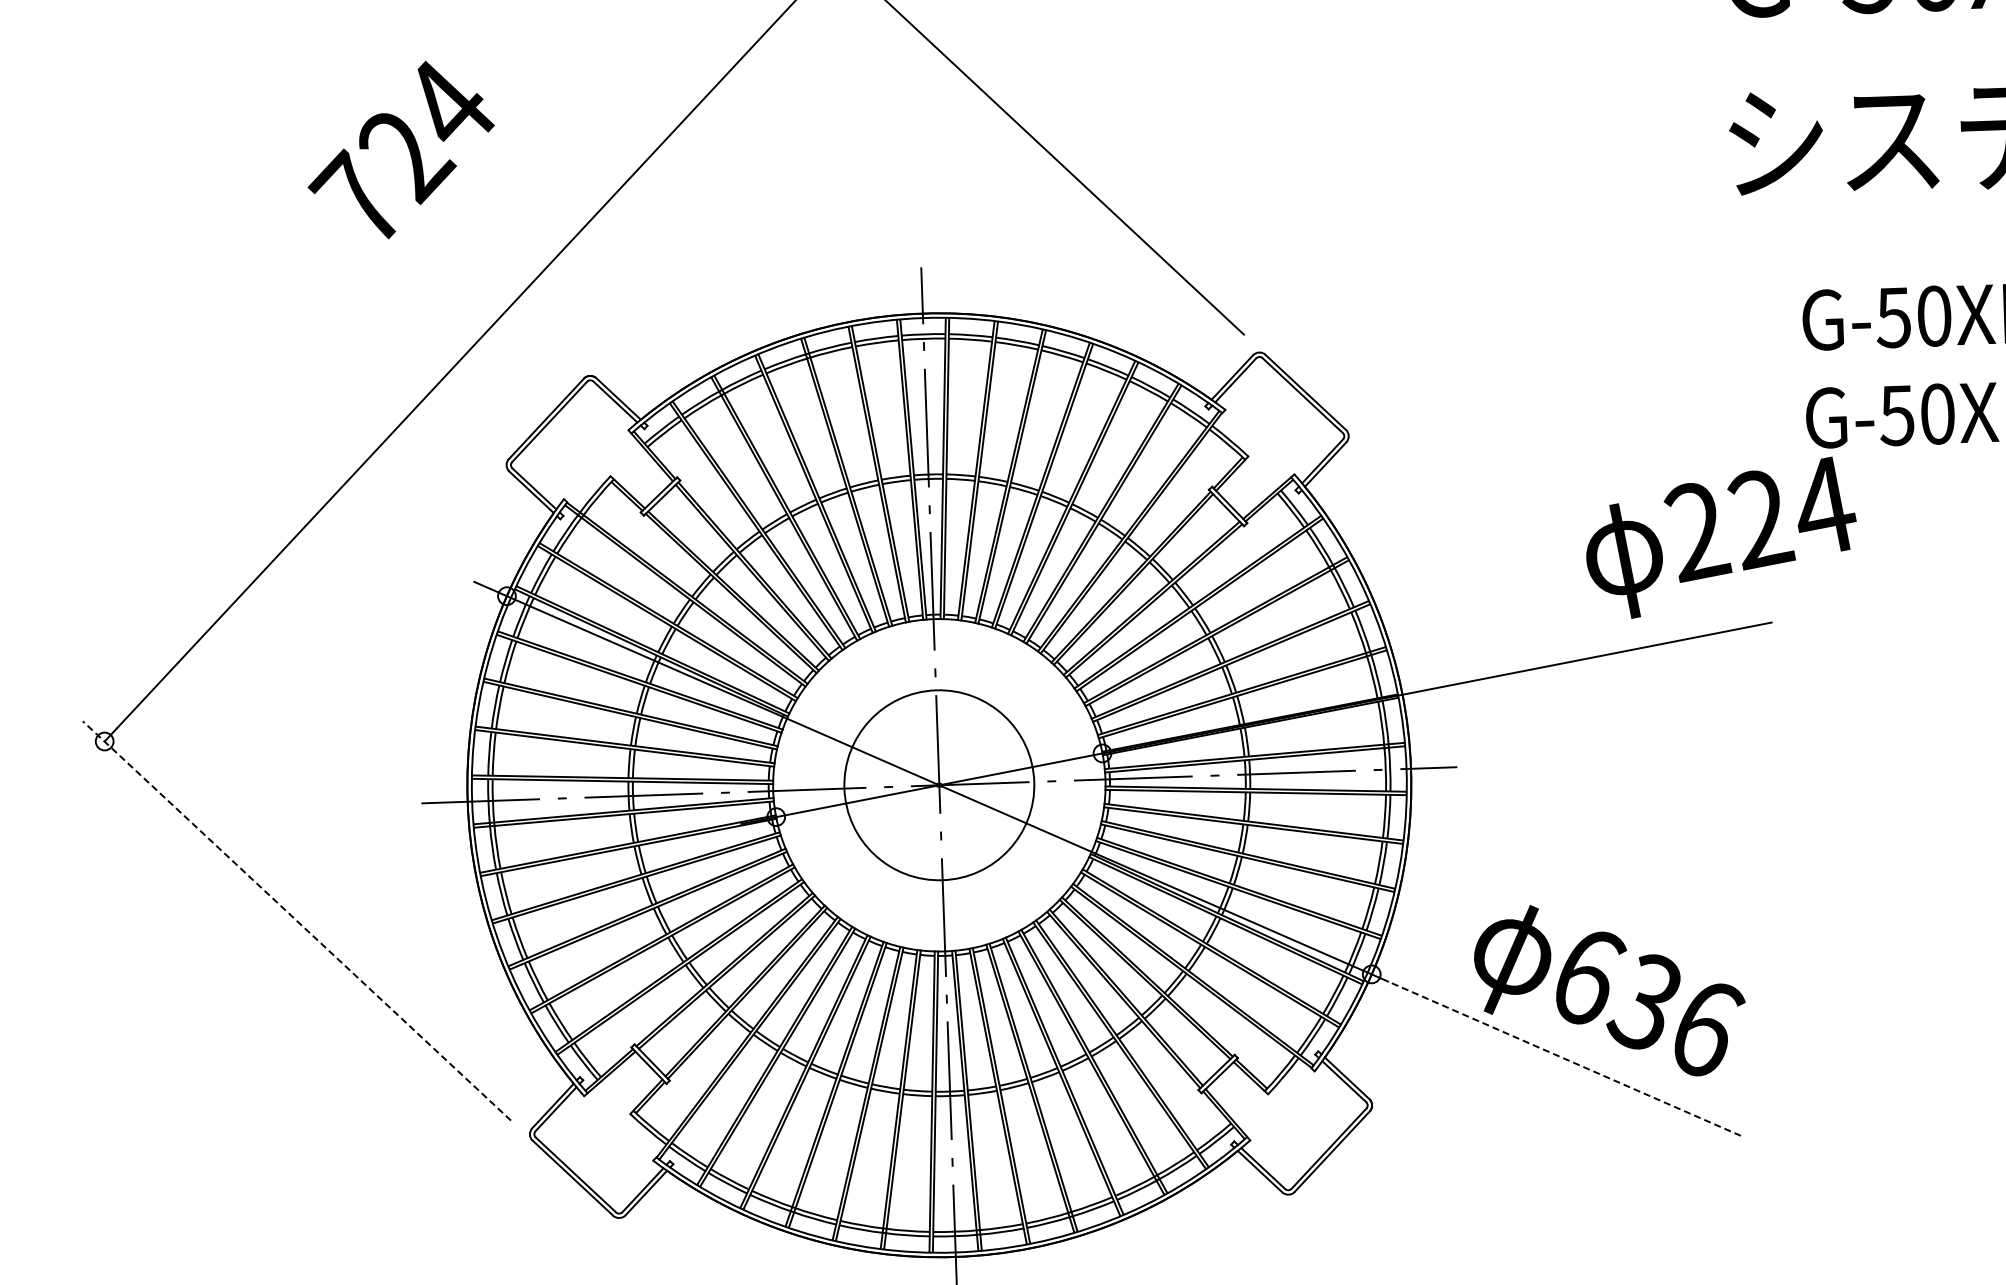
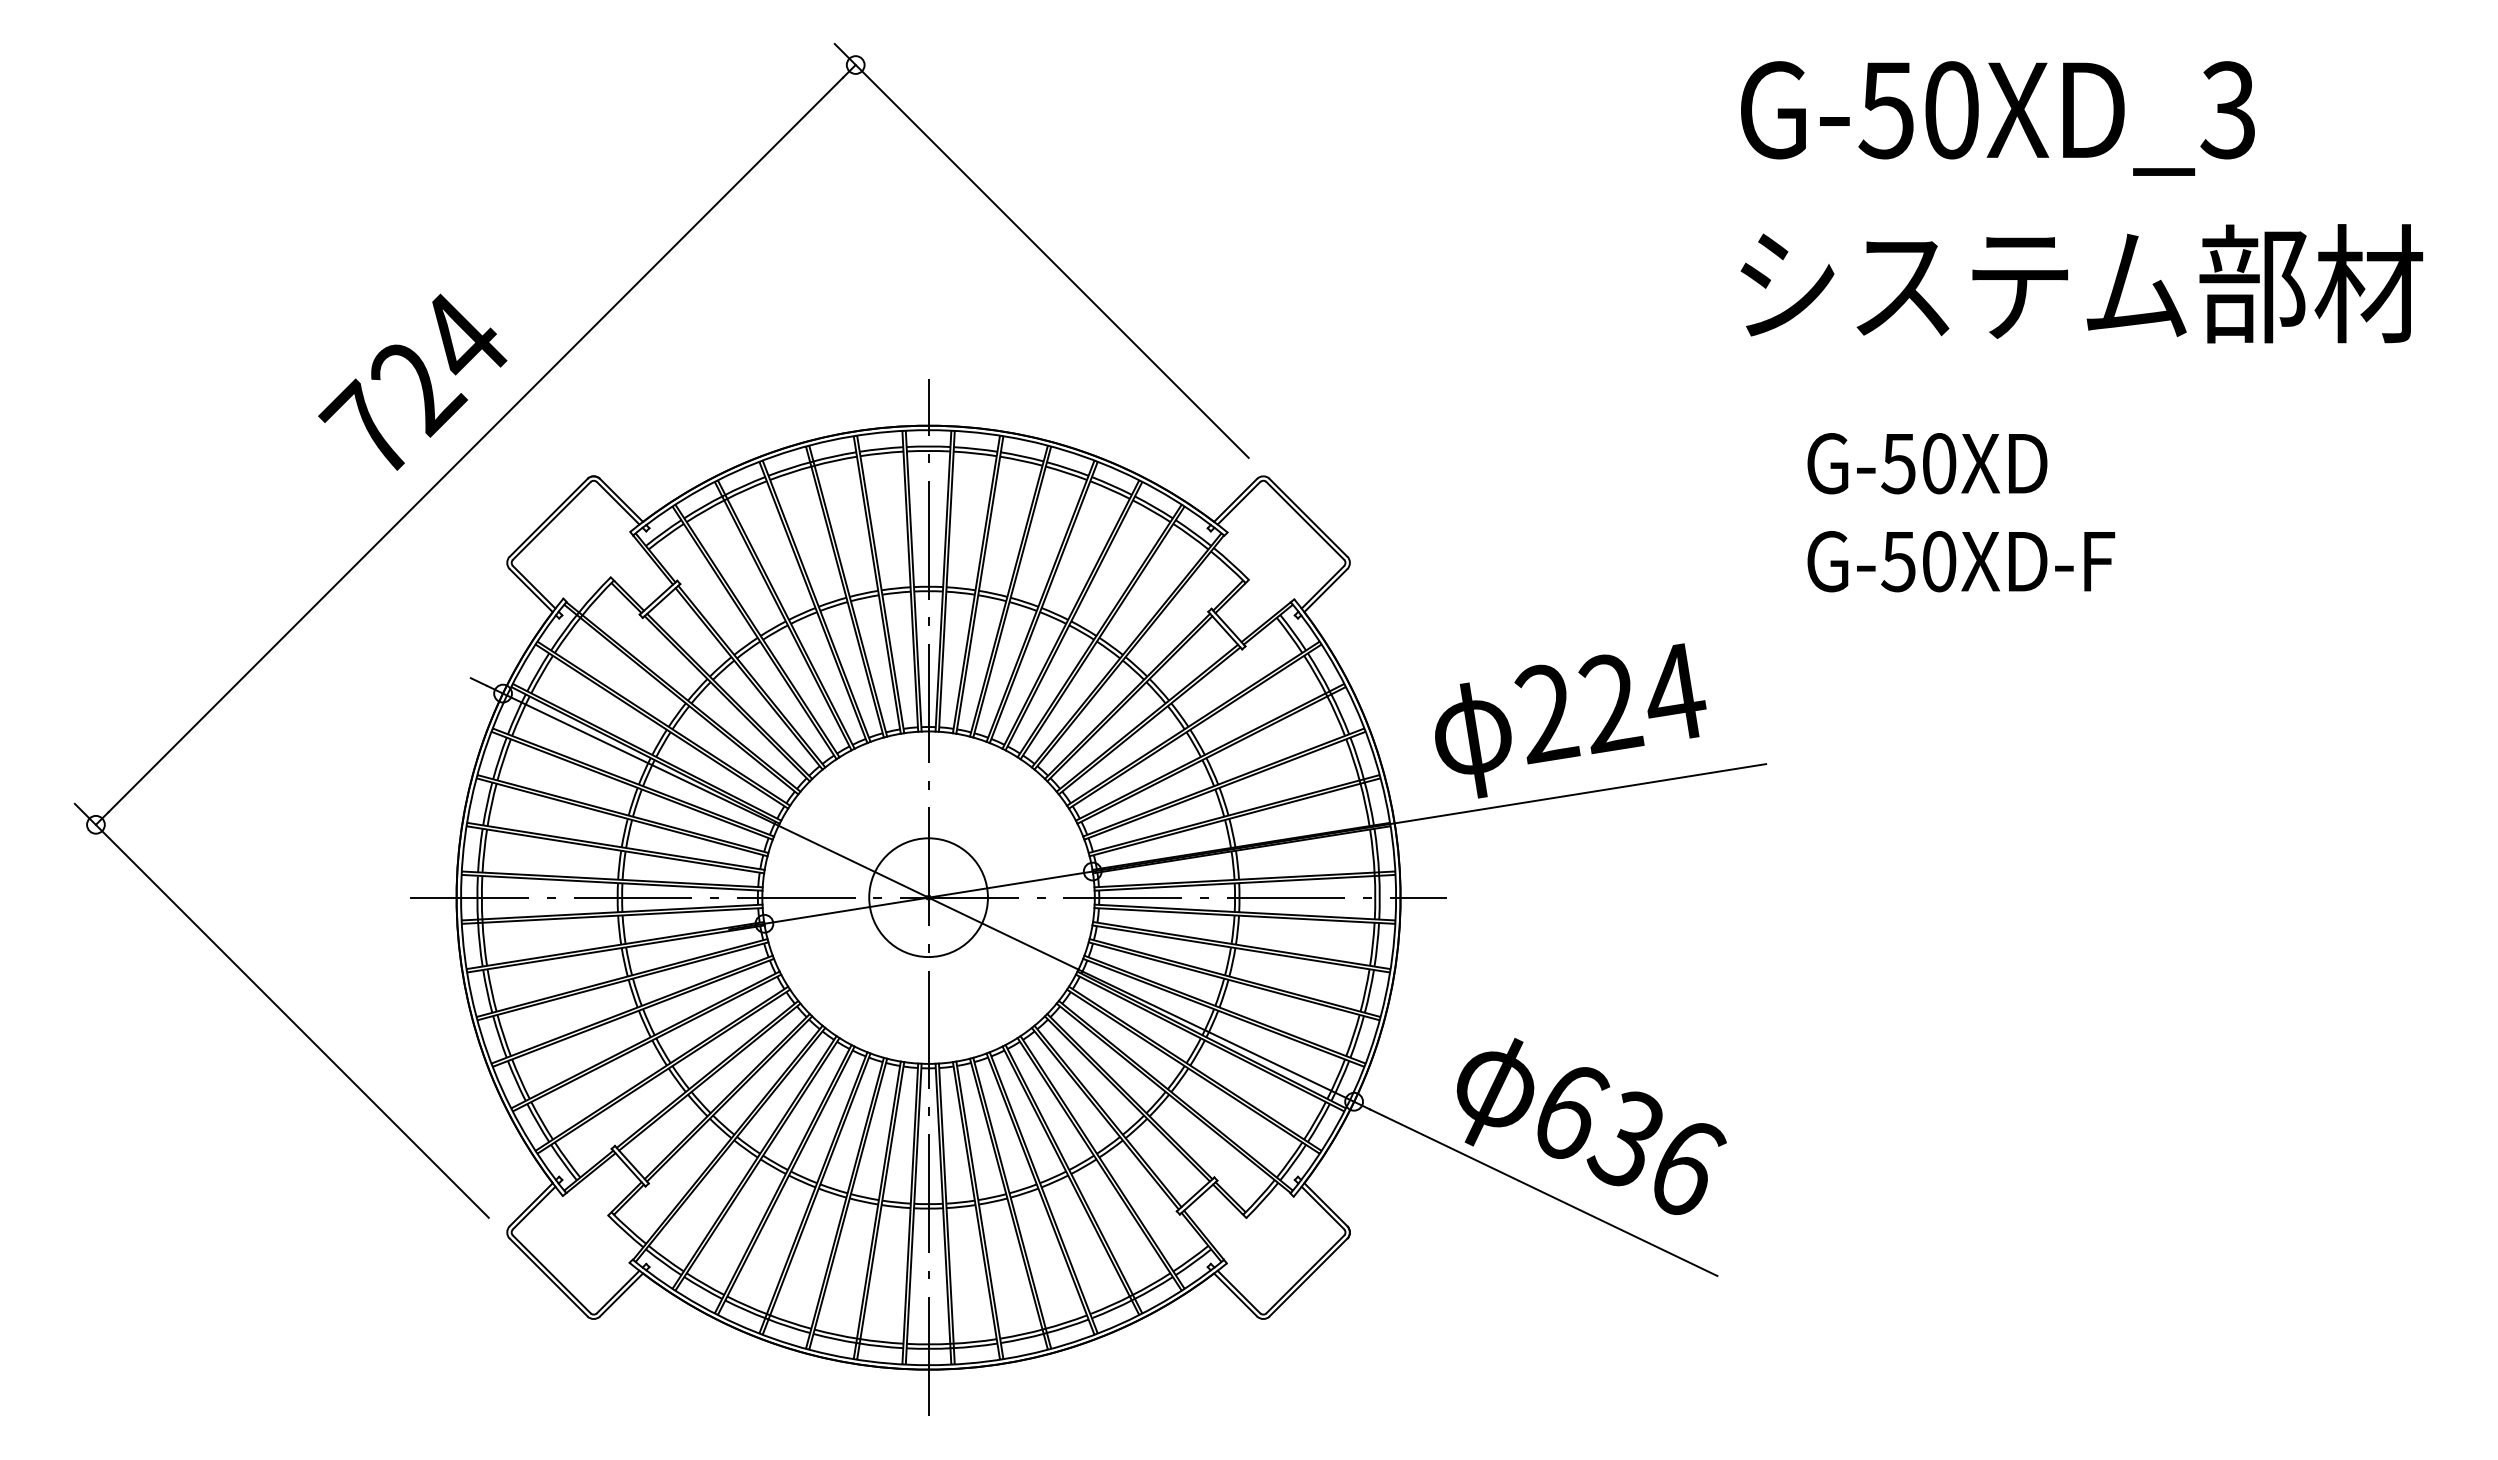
text: (400, 149) -> (412, 381), moved
text: (1721, 537) -> (1570, 720), moved
circle: (939, 785) -> (928, 897), size x0.62
line: (296, 920) -> (281, 1010), dashed -> solid
line: (1564, 1058) -> (1543, 1192), dashed -> solid

